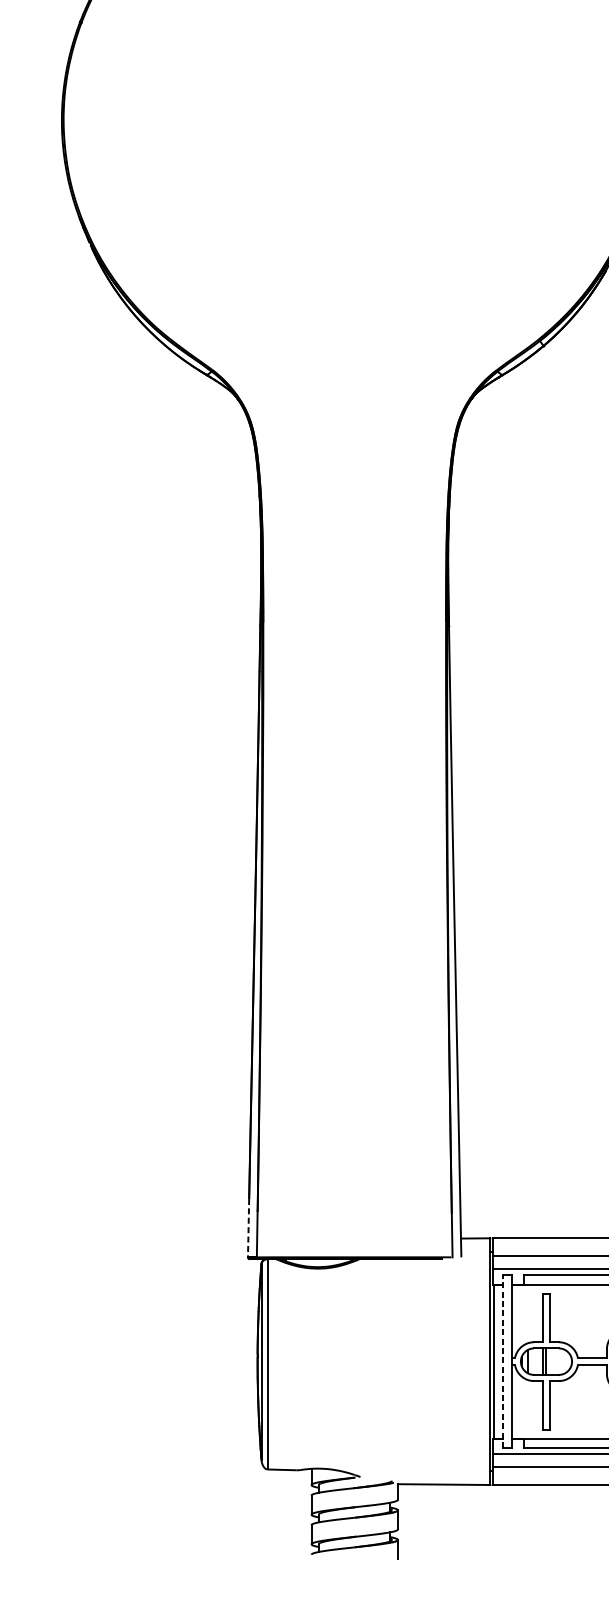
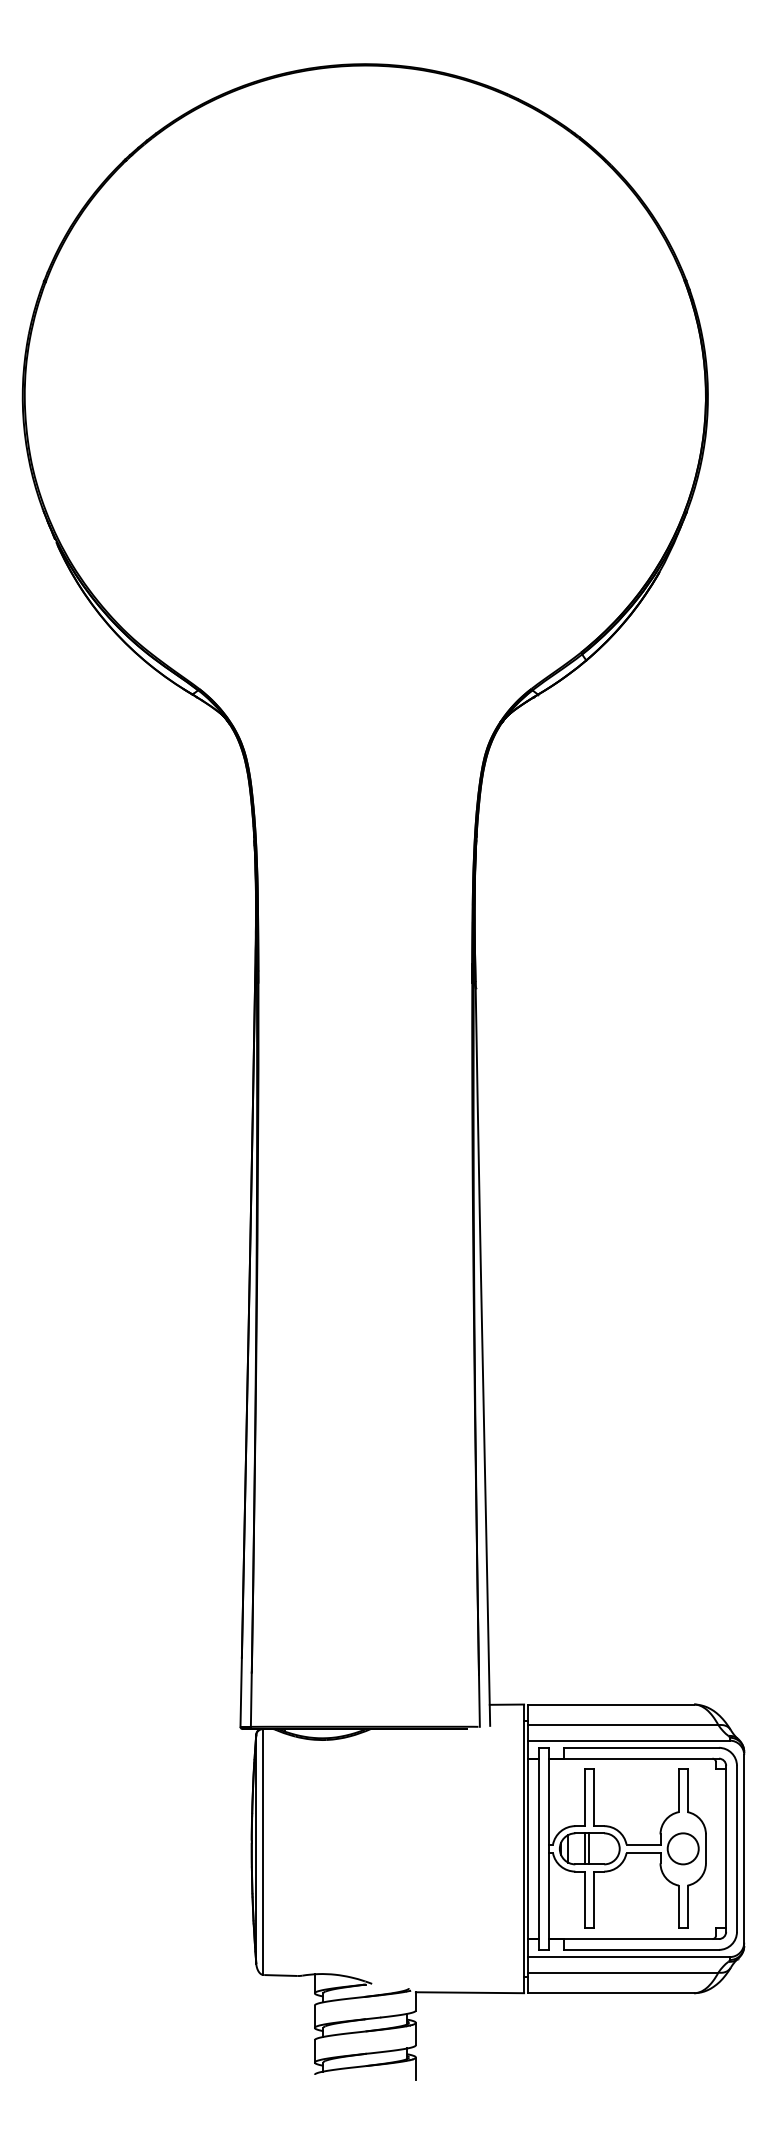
line: (248, 1228) -> (241, 1693), dashed -> solid
line: (502, 1361) -> (538, 1848), dashed -> solid

